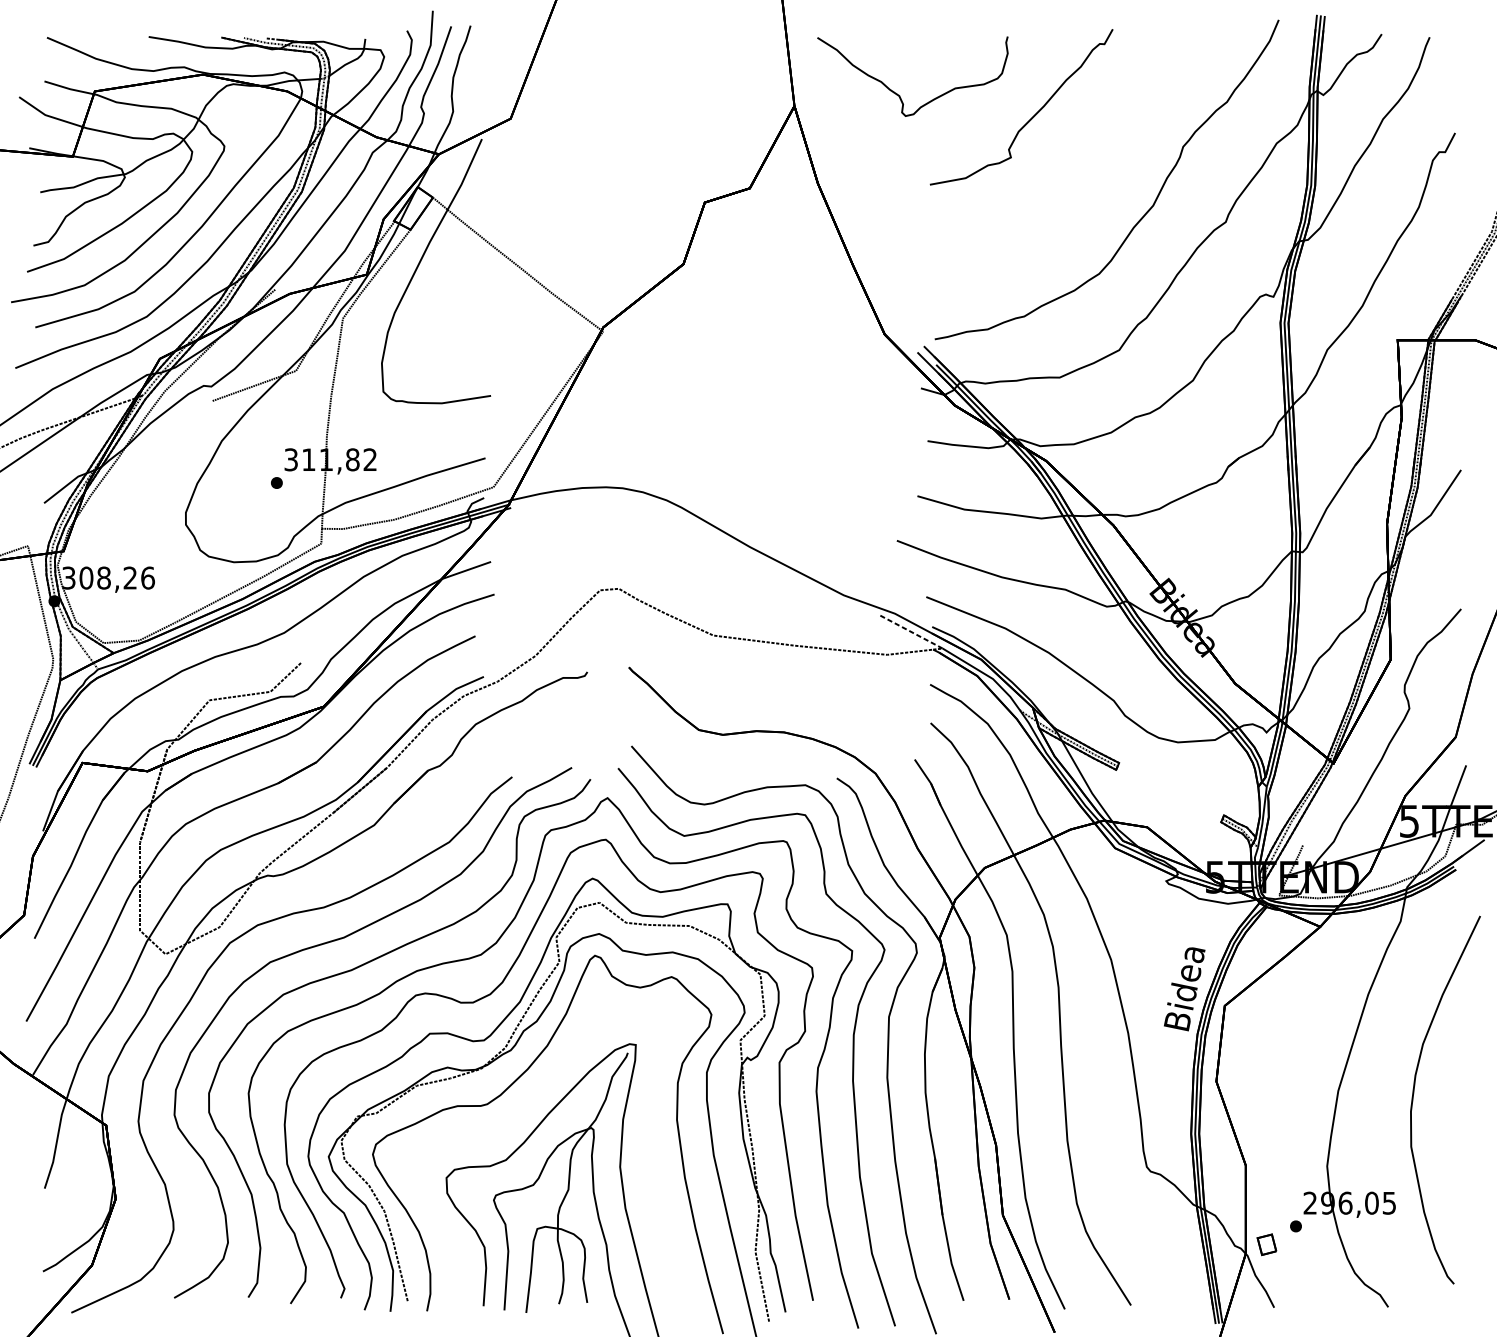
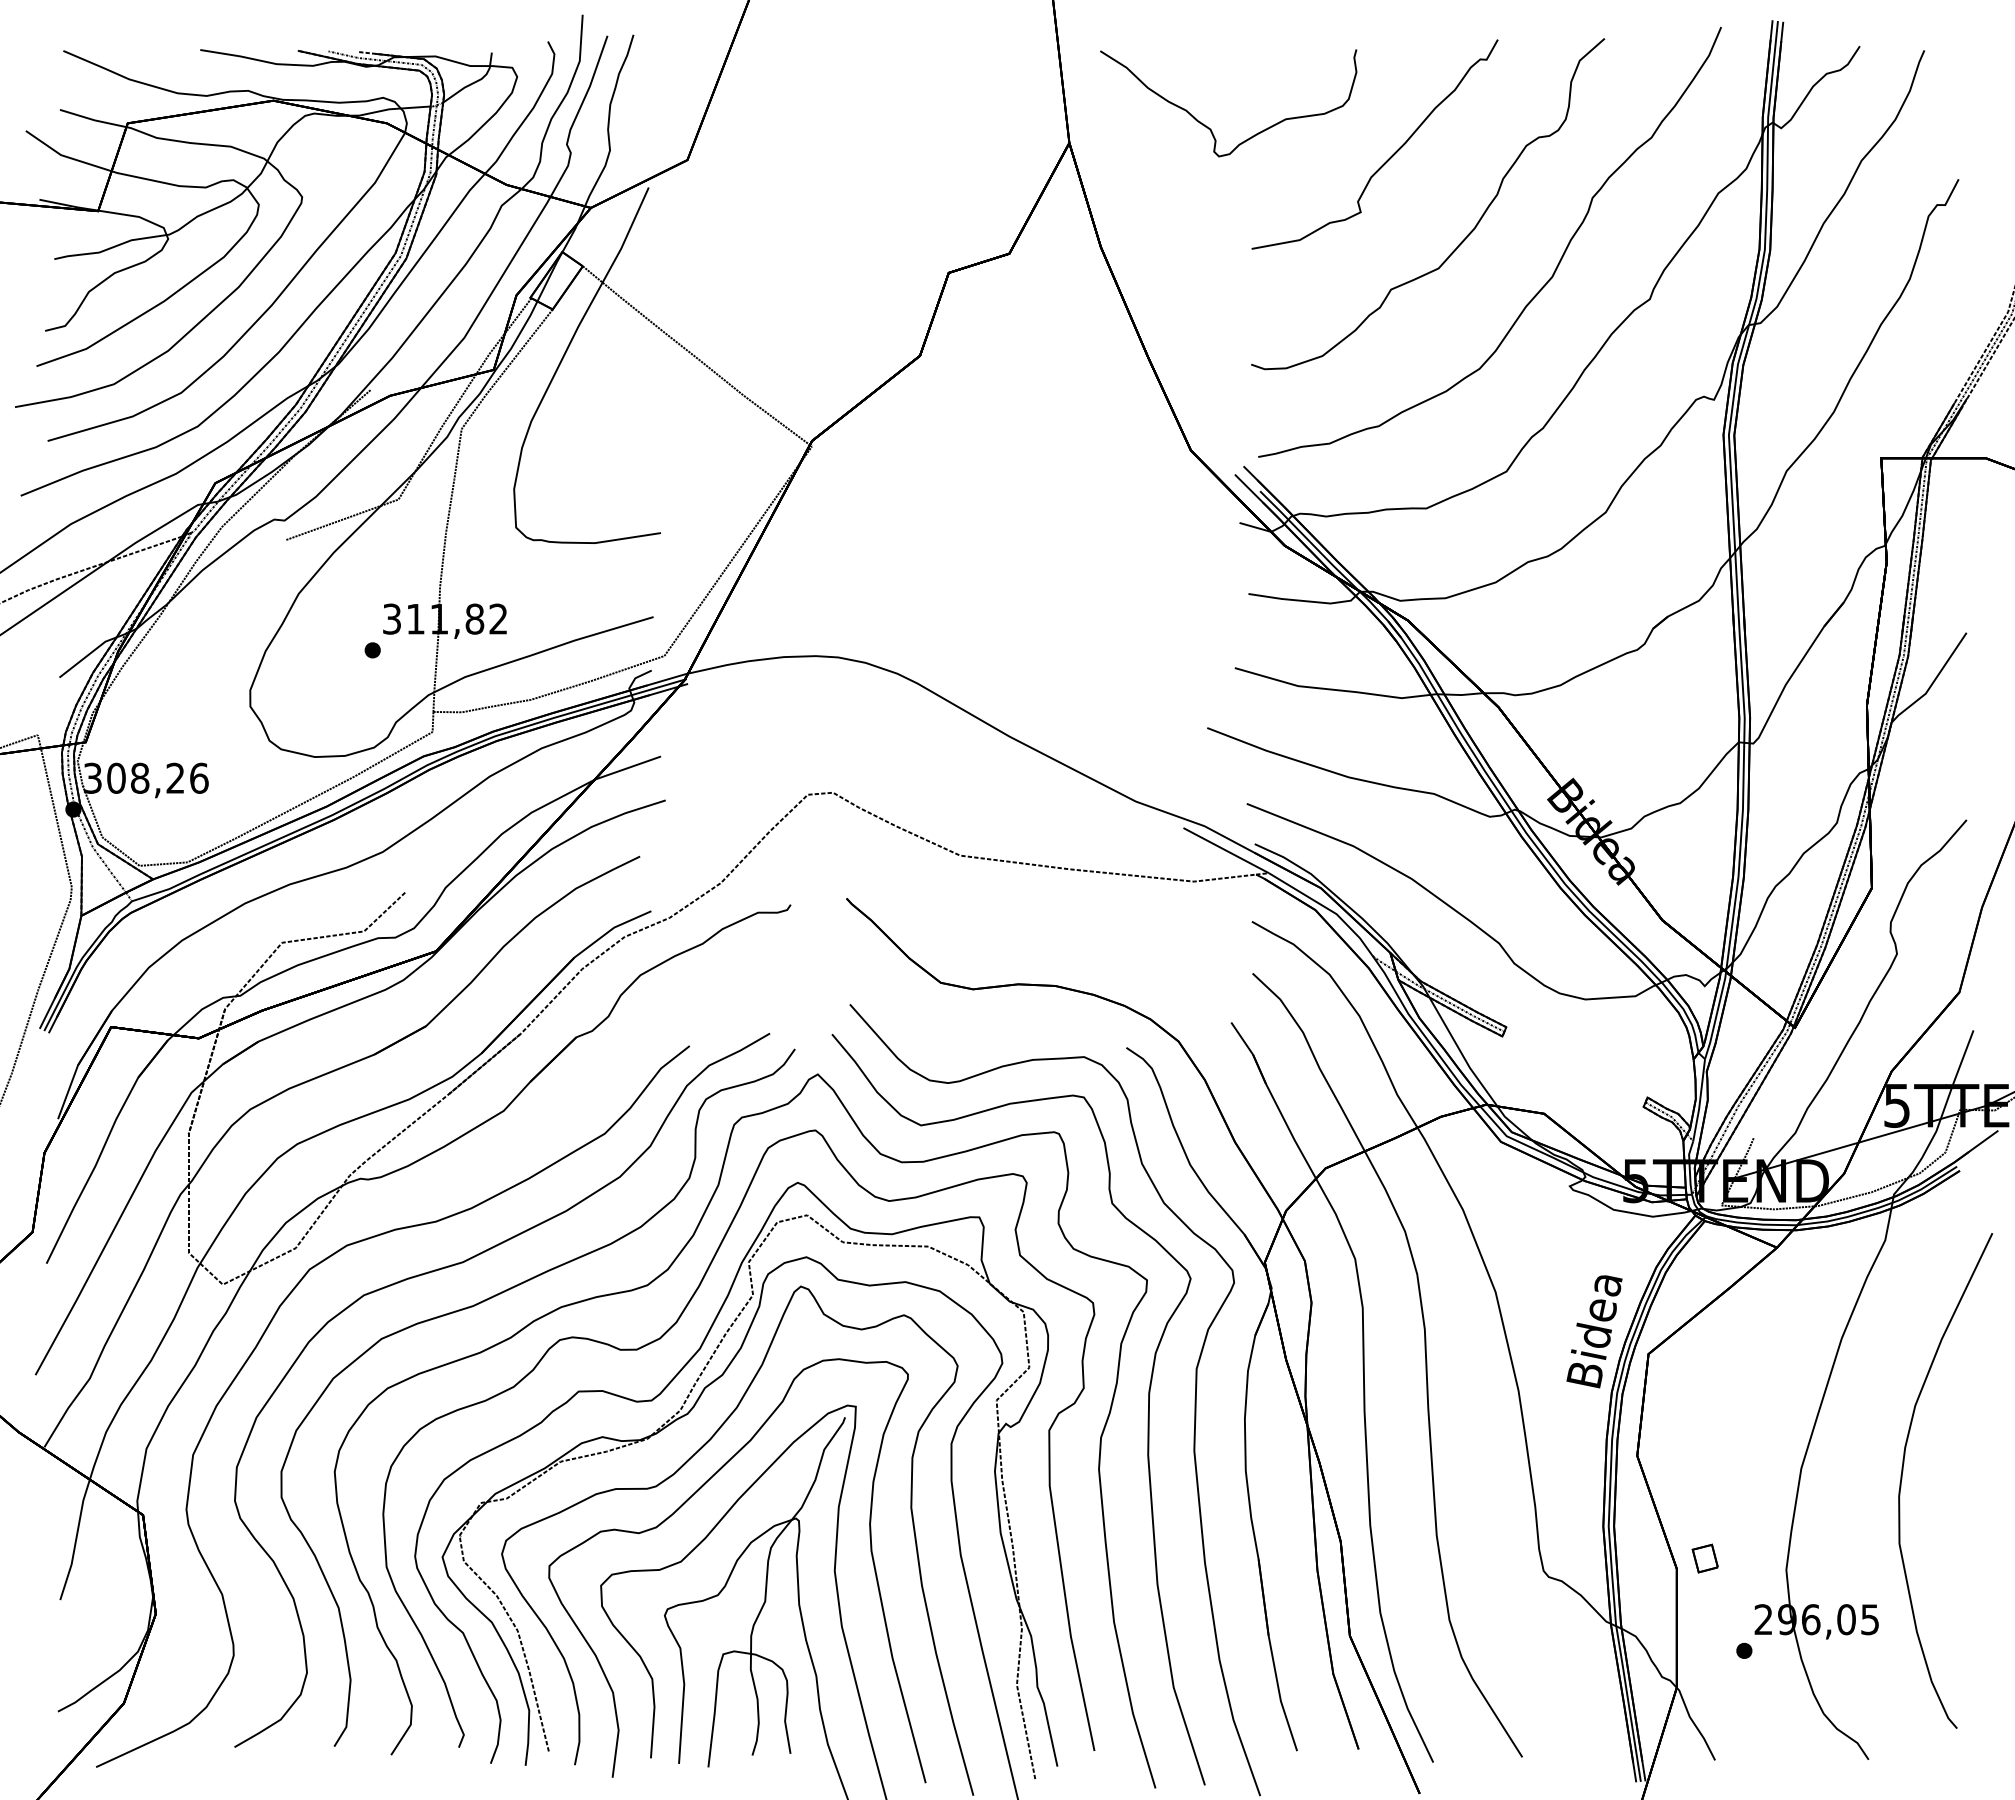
part: (1090, 174) -> (1467, 234), added
line: (910, 631) -> (1225, 850), dashed -> solid
part: (504, 1122) -> (678, 1510), added
part: (1266, 1244) -> (1704, 1558), moved

